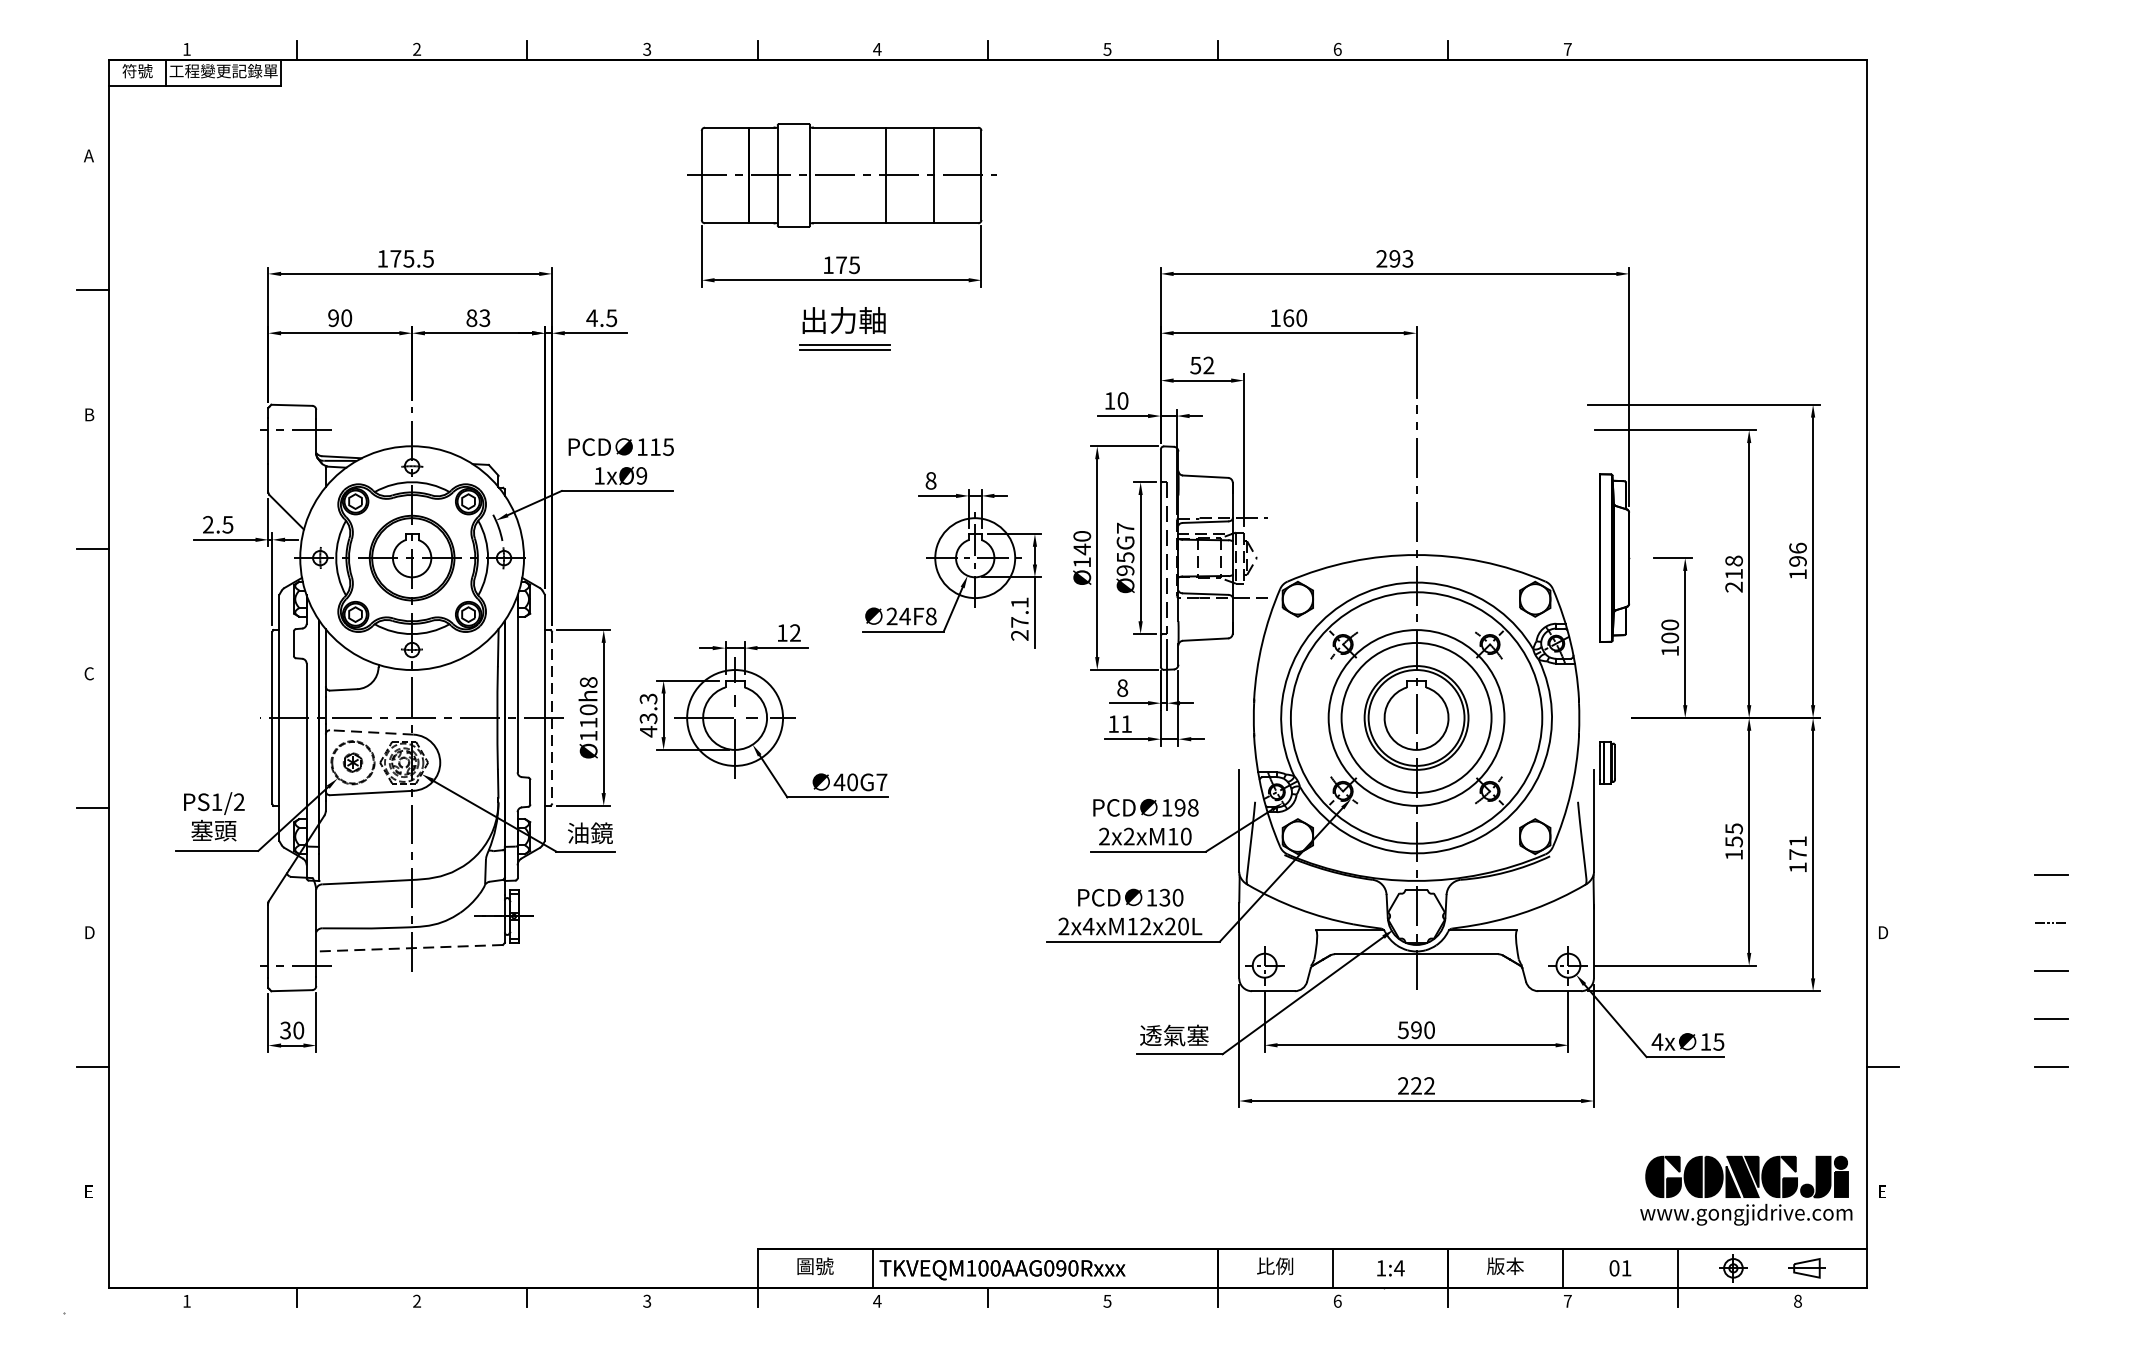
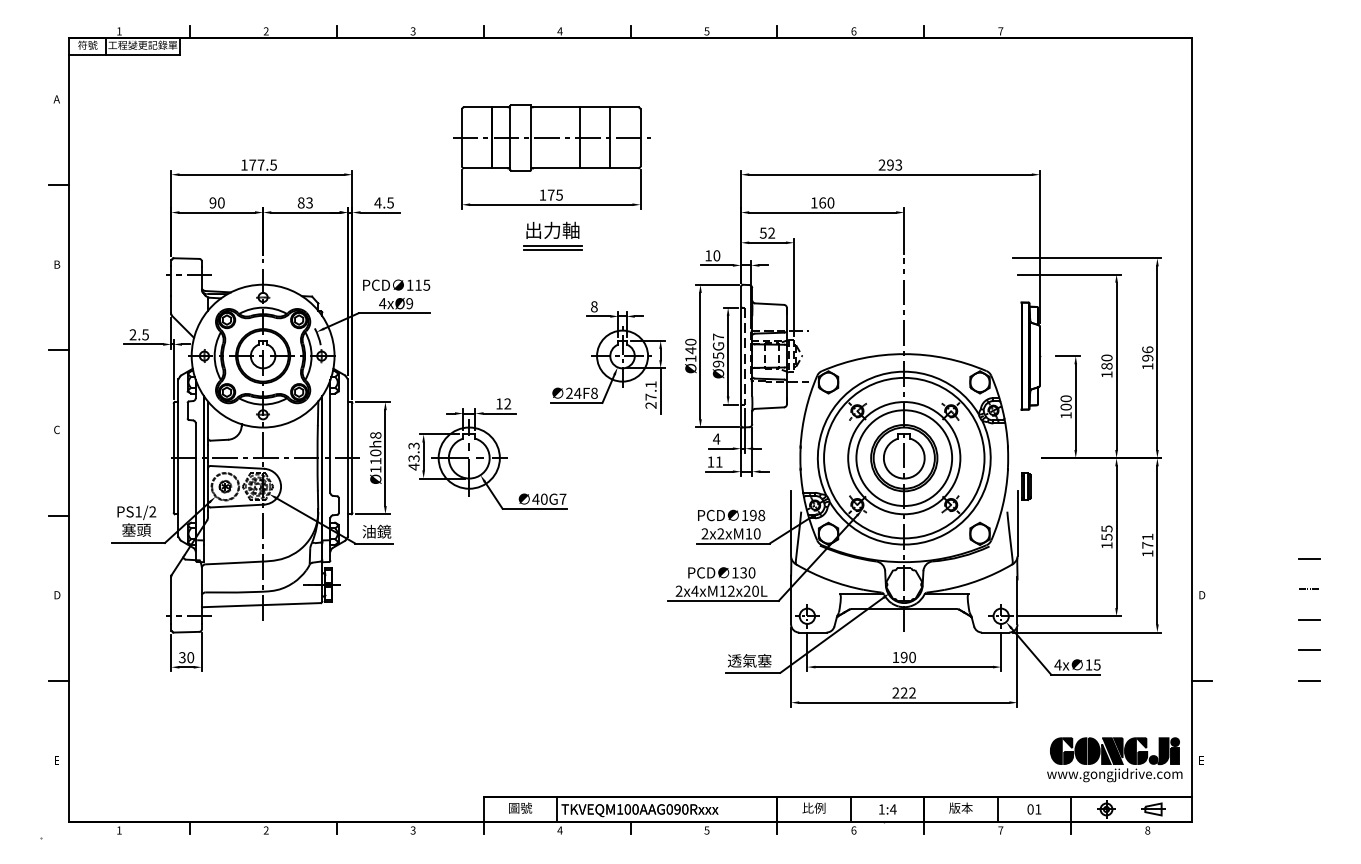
part: (841, 237) -> (551, 177), moved
text: (408, 257) -> (260, 164), 175.5 -> 177.5
text: (599, 475) -> (382, 303), 1xØ9 -> 4xØ9
text: (1733, 572) -> (1106, 365), 218 -> 180
text: (1122, 687) -> (716, 438), 8 -> 4
line: (552, 718) -> (352, 458), dashed -> solid
line: (371, 732) -> (237, 467), dashed -> solid
line: (409, 948) -> (261, 605), dashed -> solid
text: (1402, 1030) -> (895, 657), 590 -> 190

